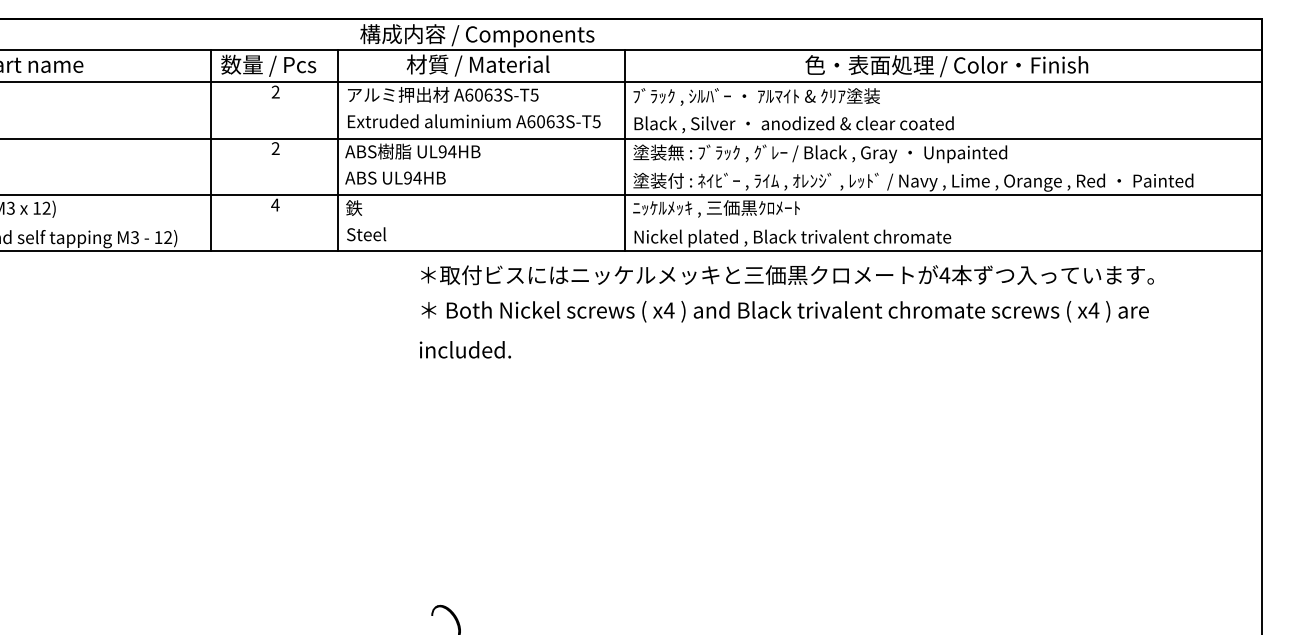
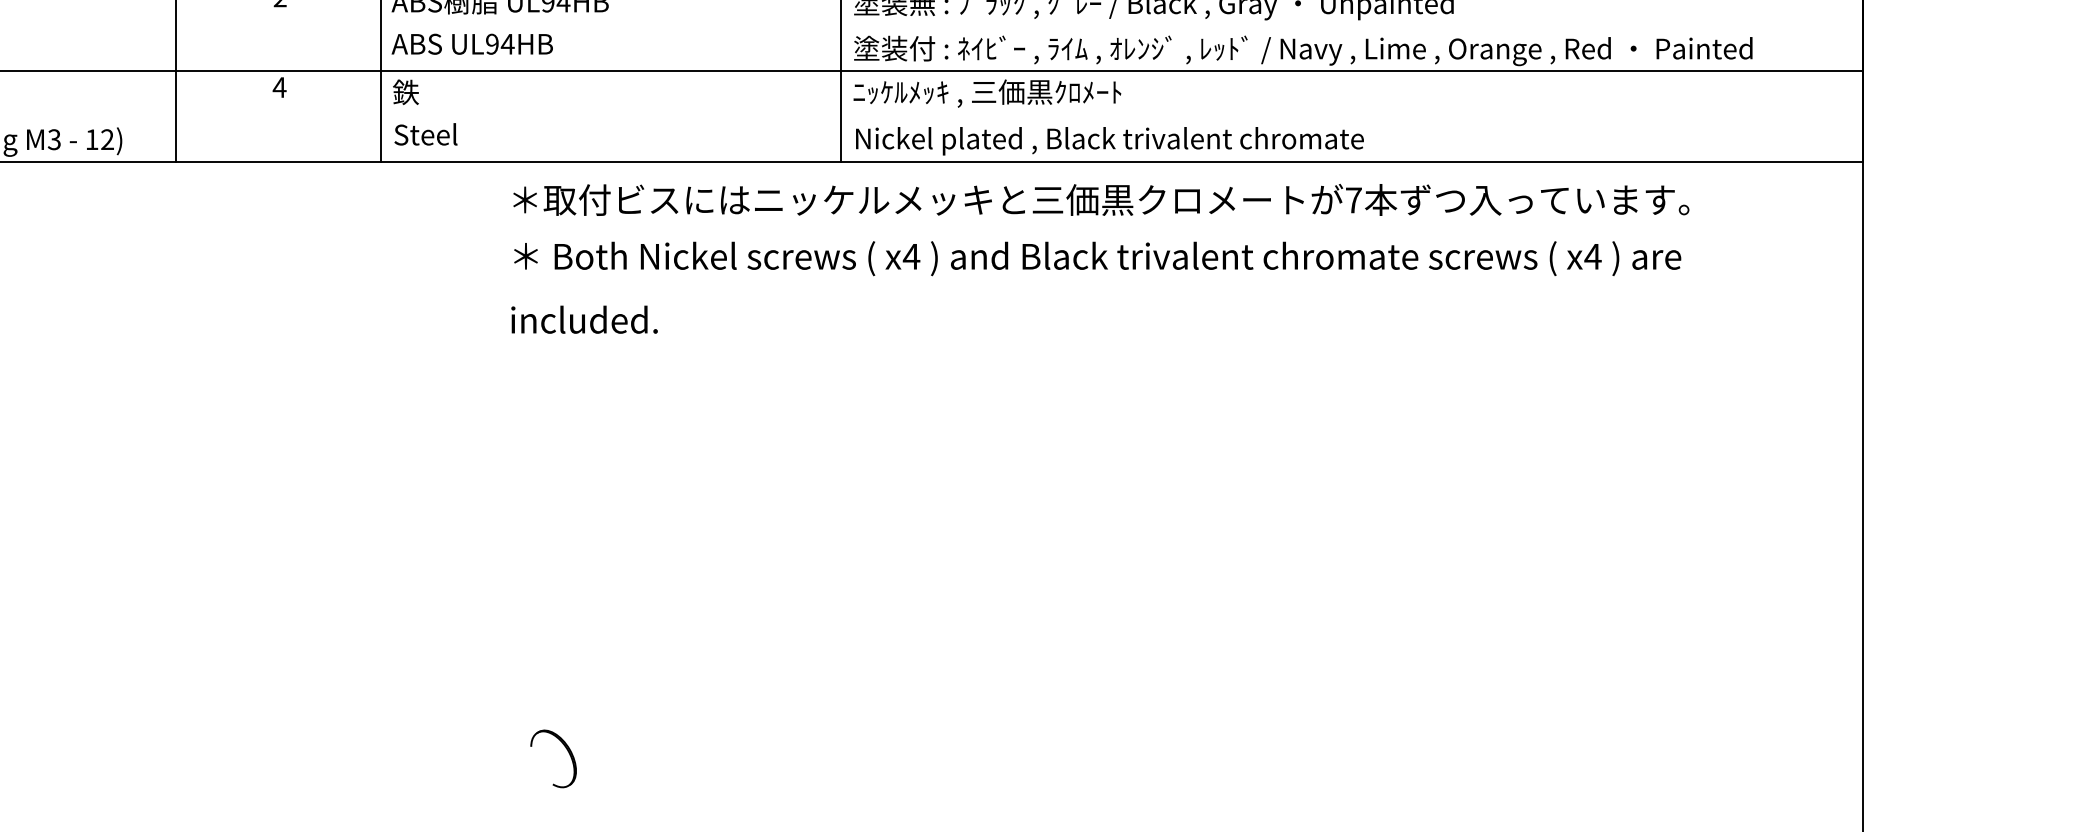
text: (944, 275) -> (1353, 200), 4 -> 7

